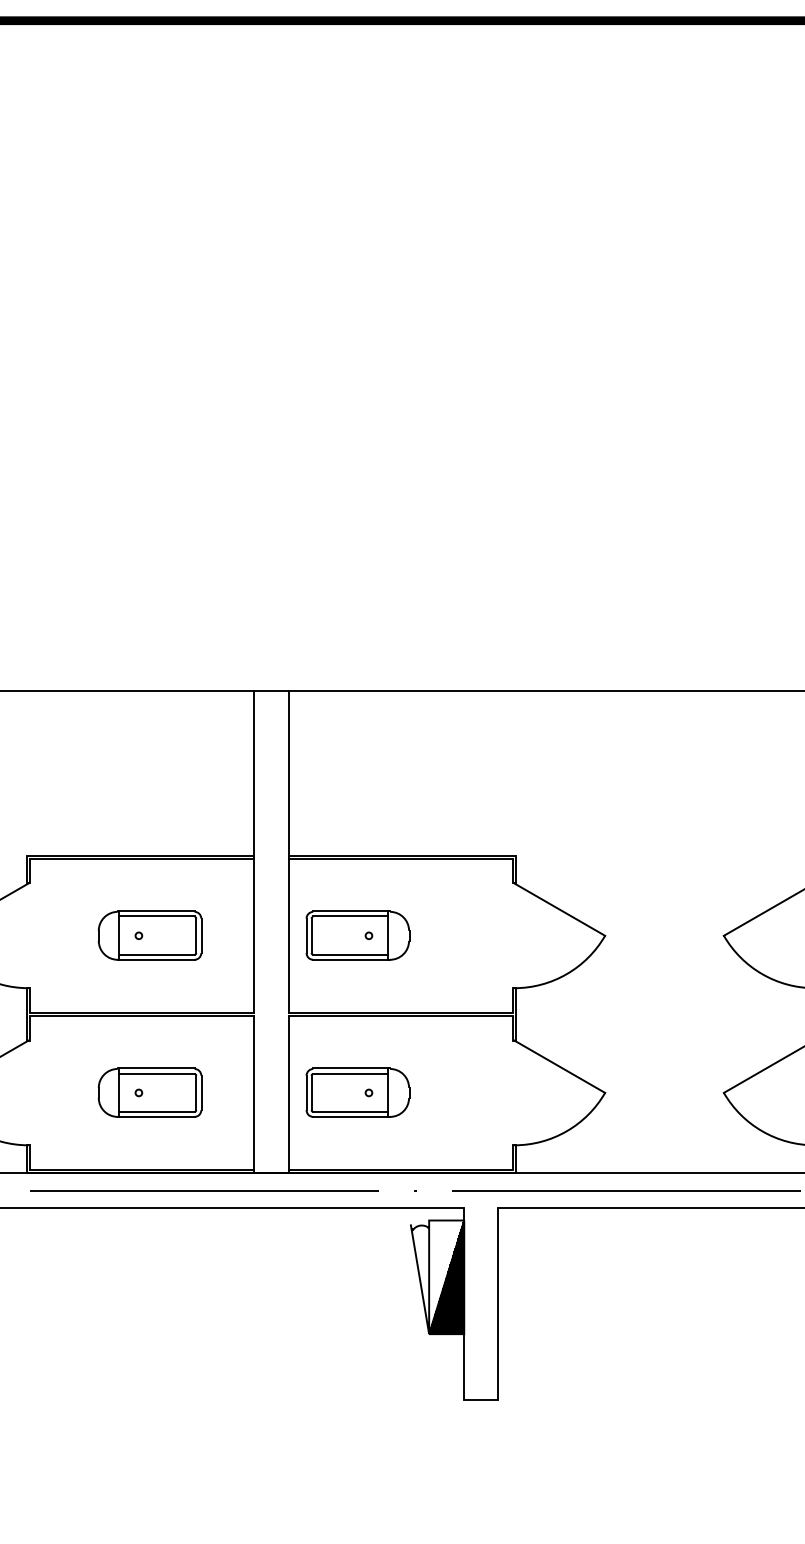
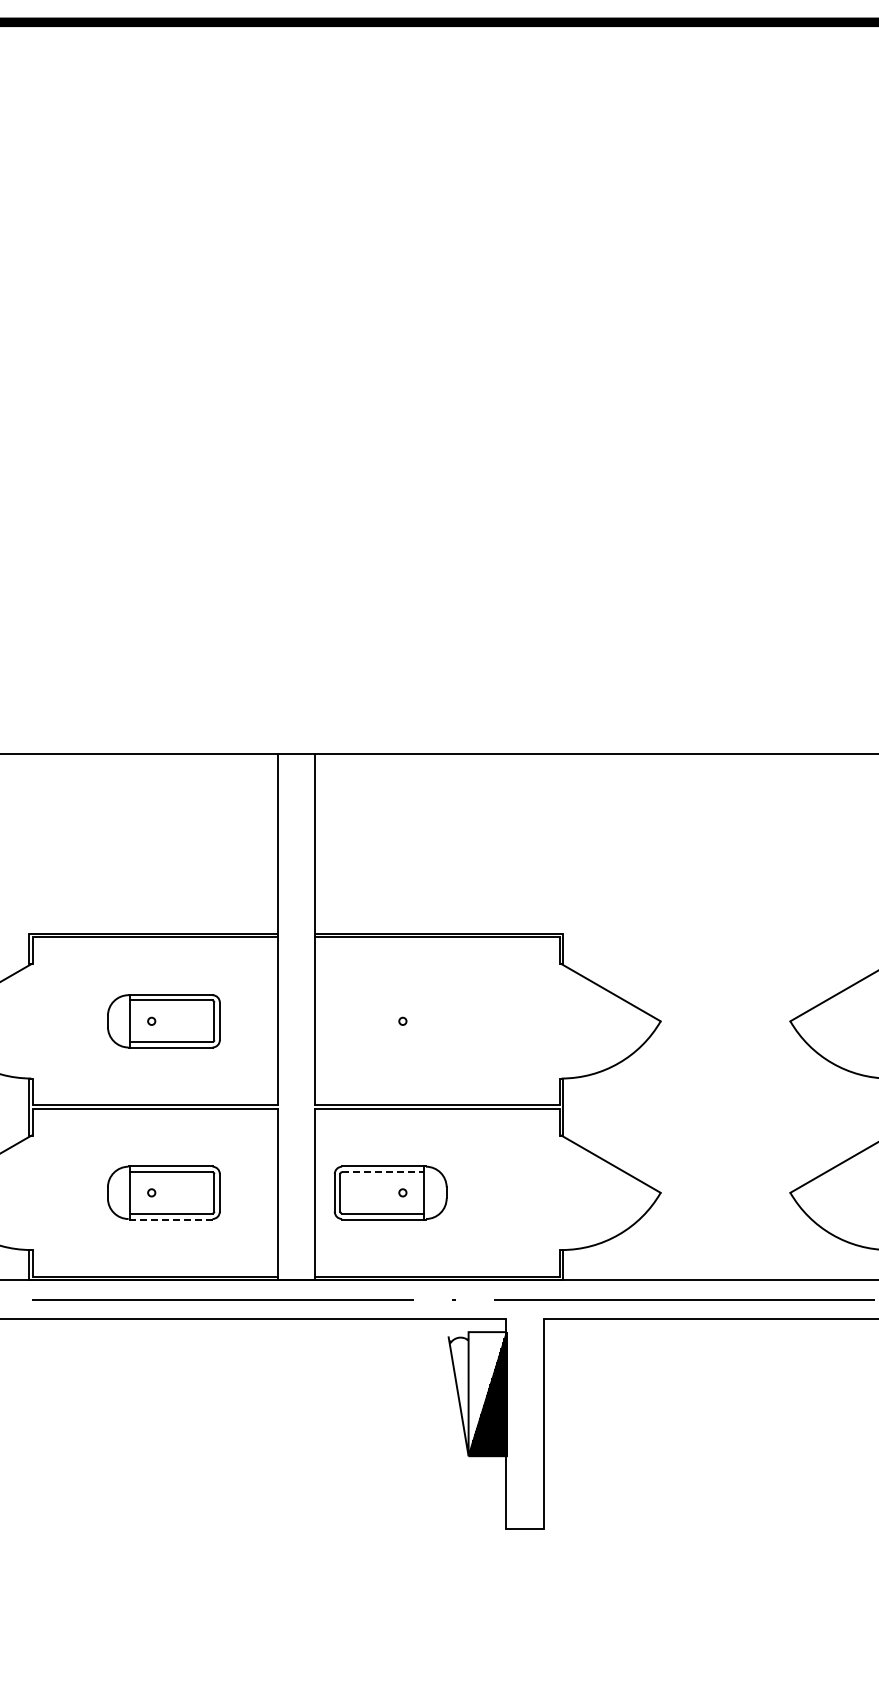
part: (357, 935) -> (390, 1021), removed
line: (351, 1074) -> (383, 1172), solid -> dashed
line: (156, 1117) -> (170, 1219), solid -> dashed

